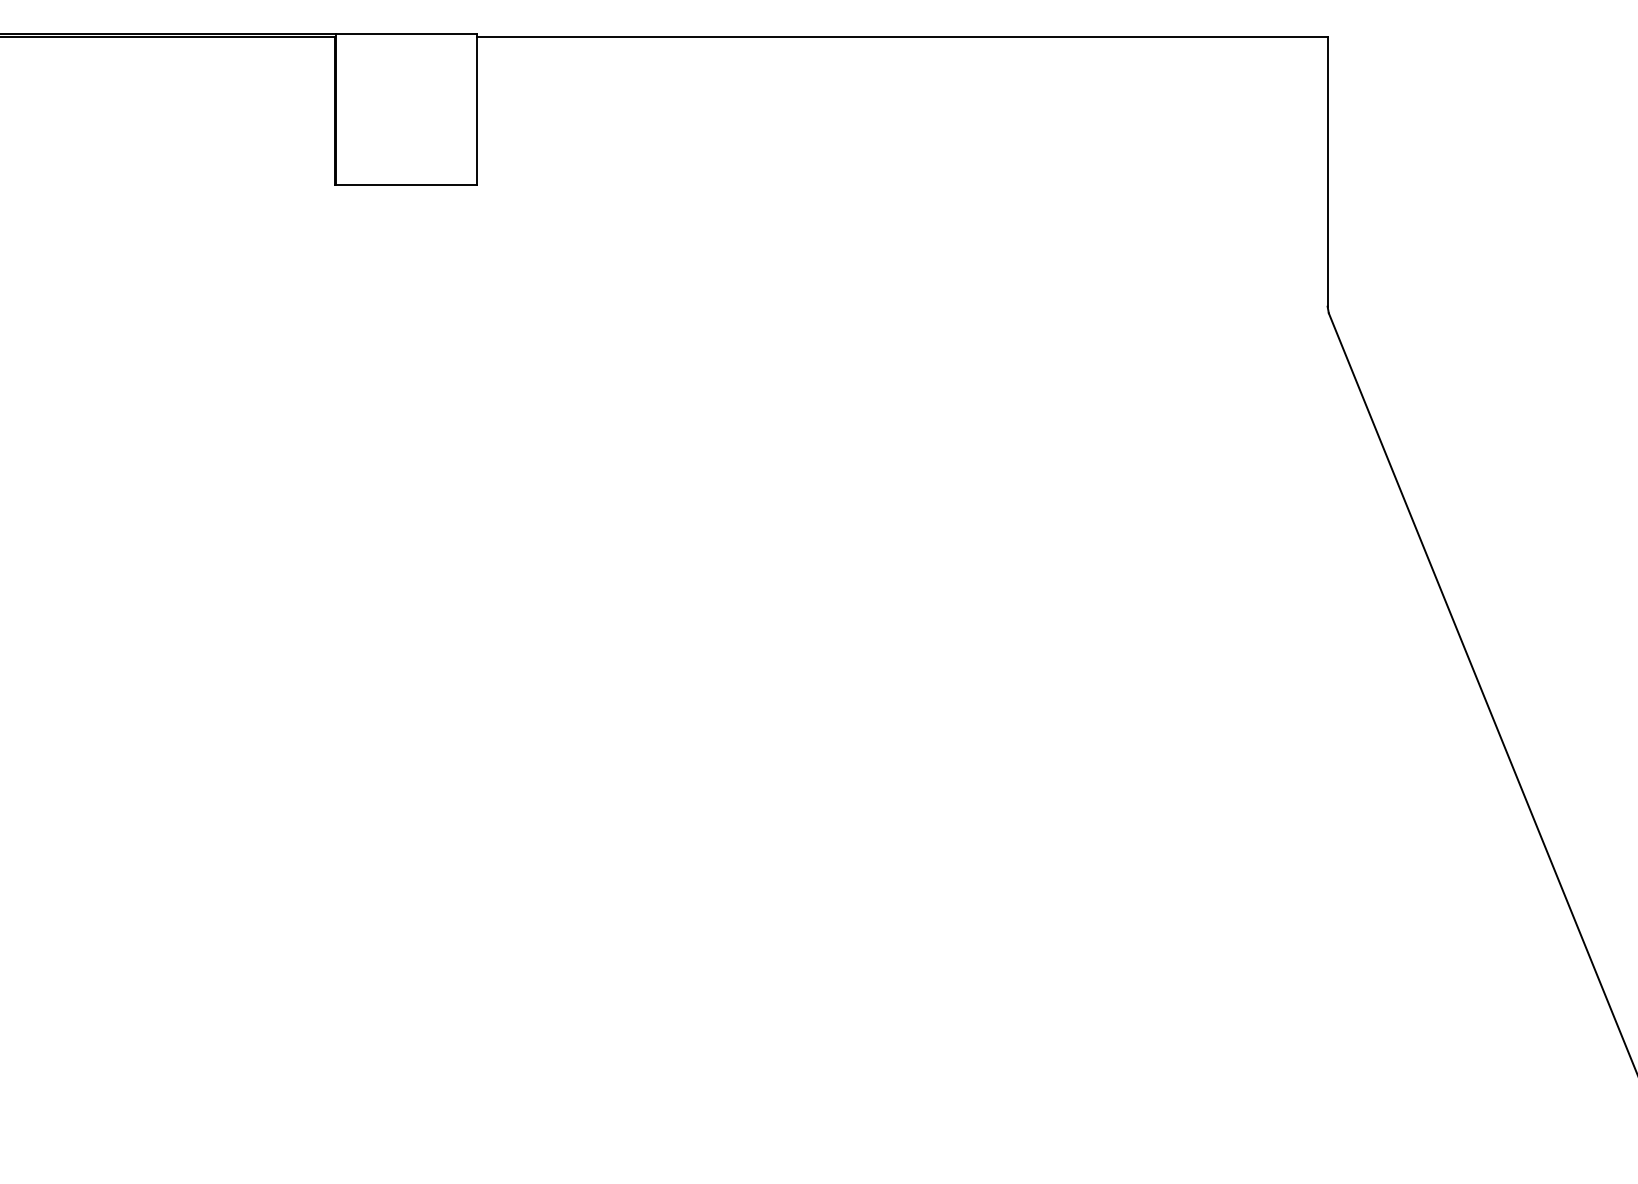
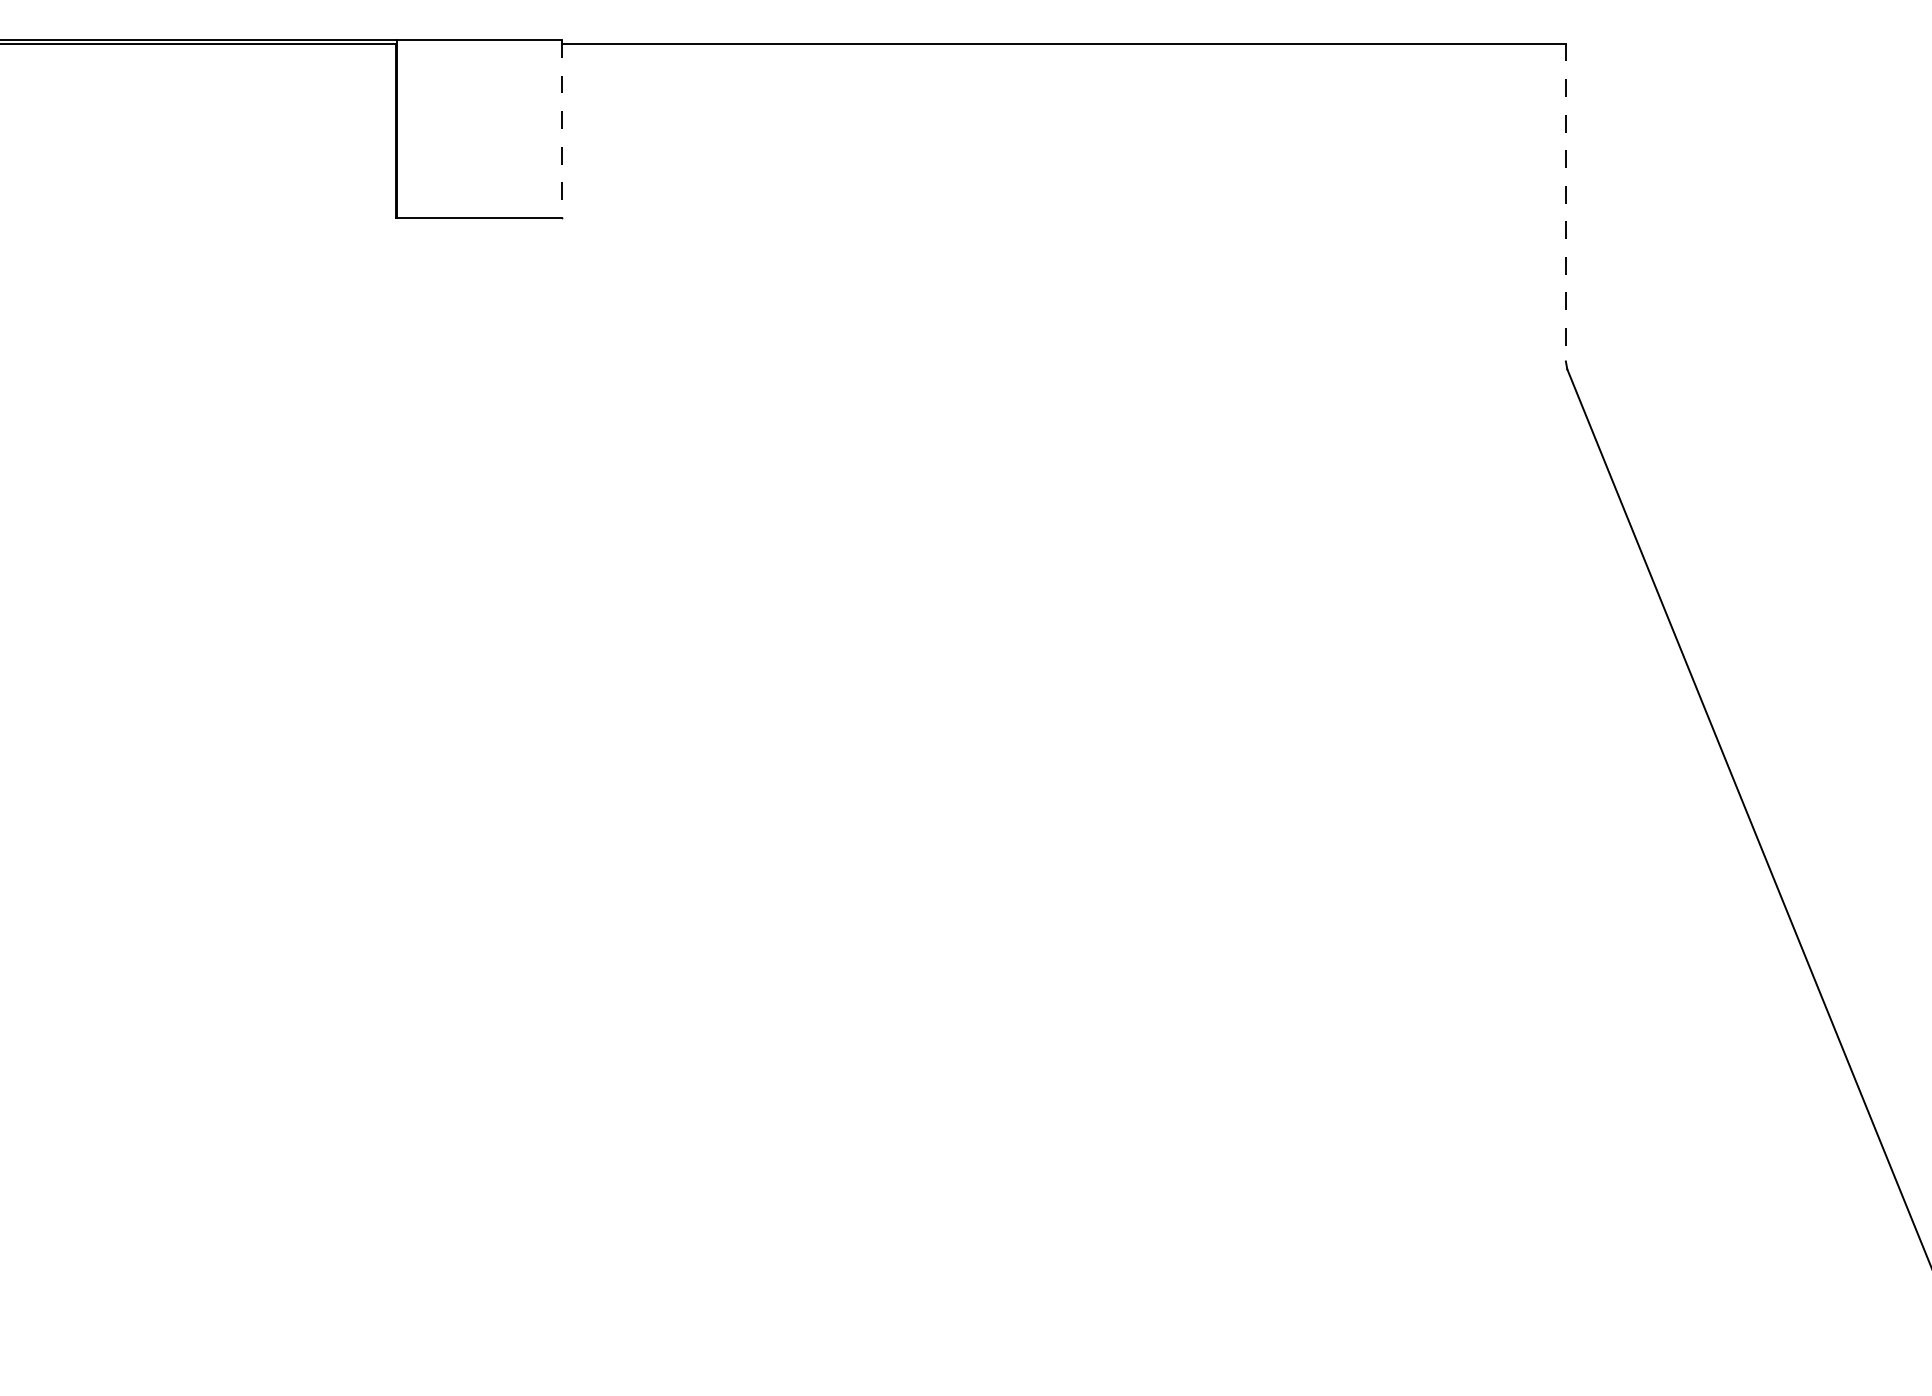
line: (476, 109) -> (562, 128), solid -> dashed
line: (1327, 171) -> (1565, 202), solid -> dashed

